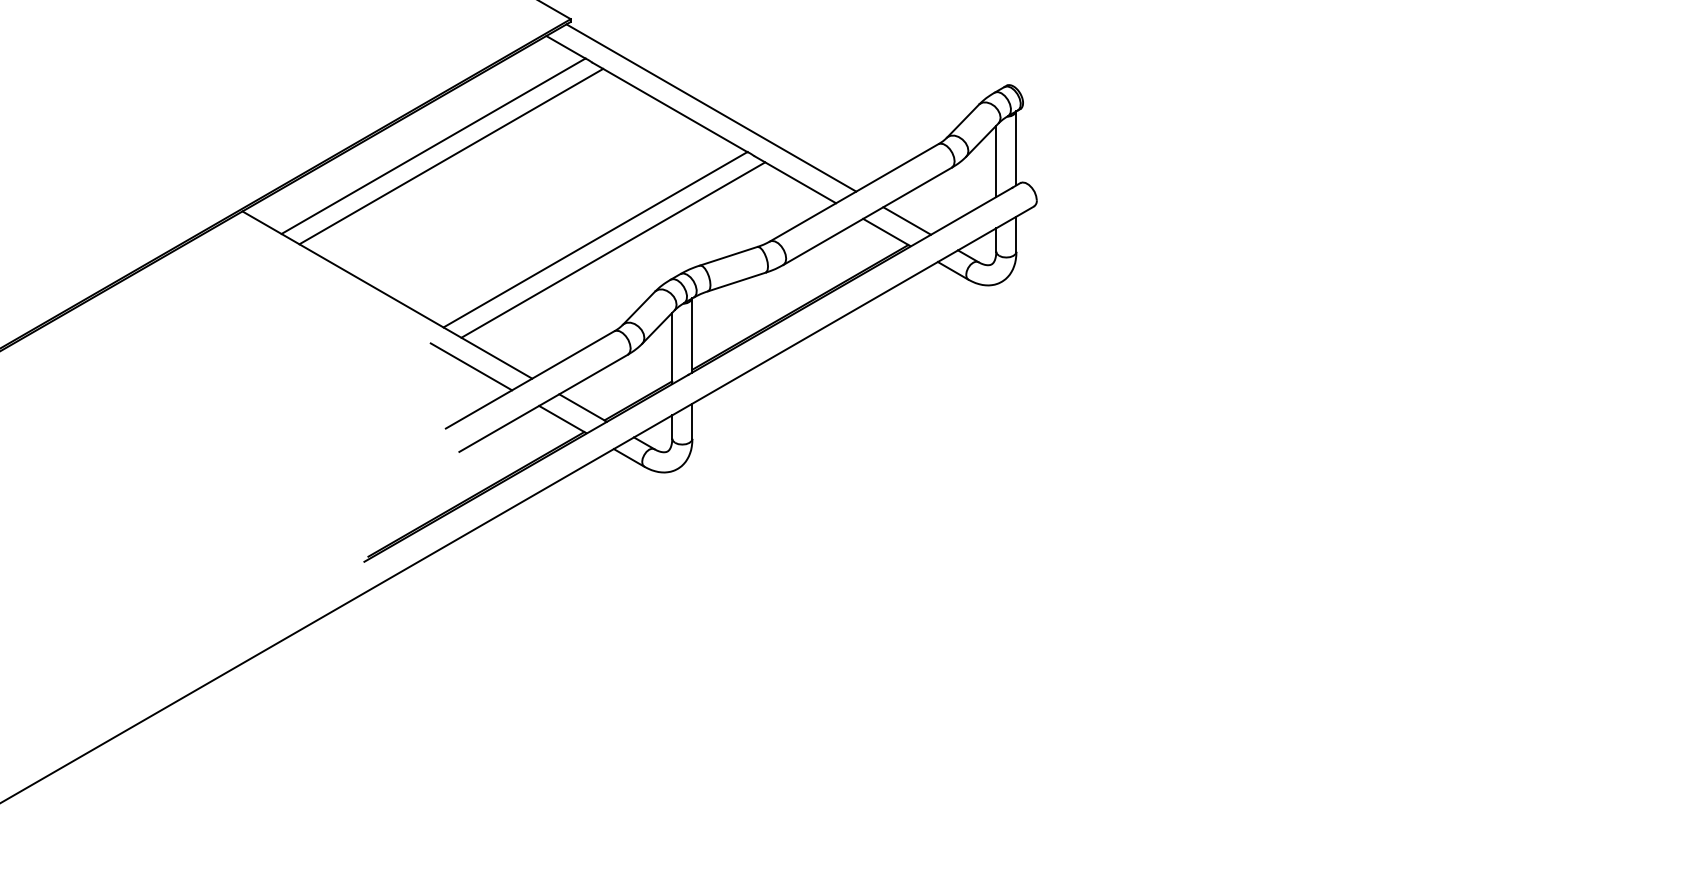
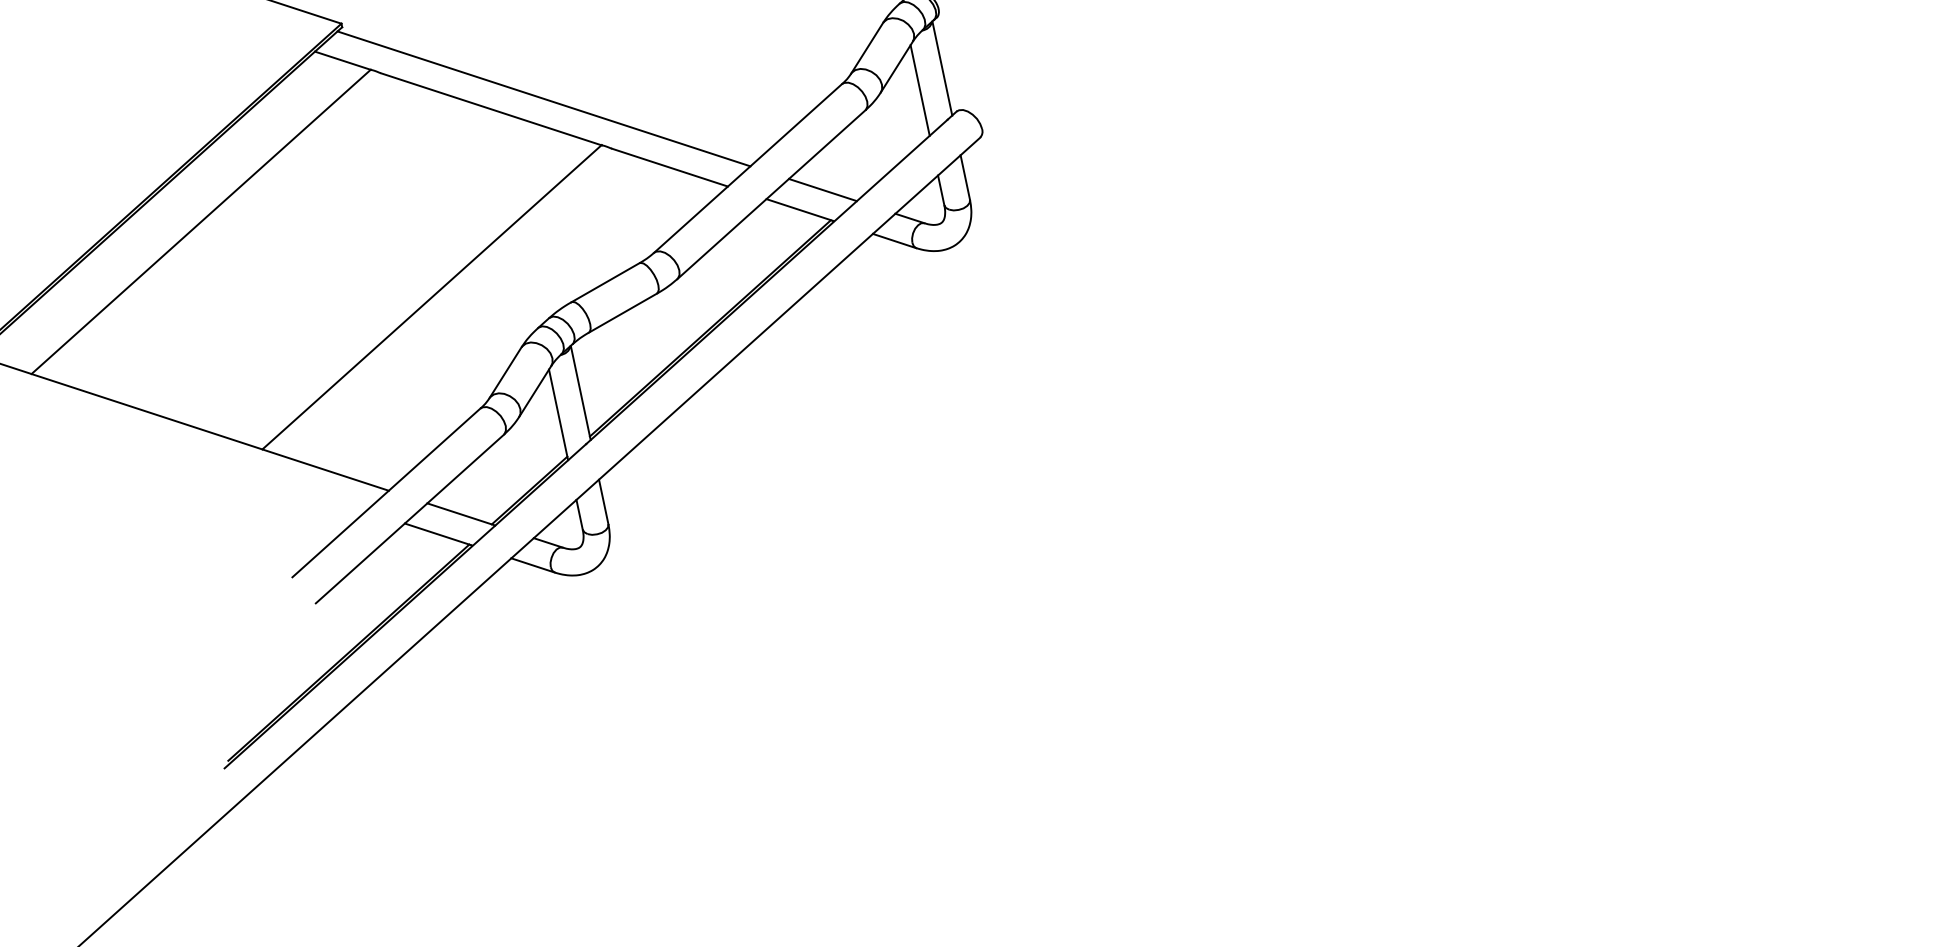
line: (451, 156) -> (226, 230), removed
line: (613, 249) -> (457, 304), removed
line: (471, 366) -> (308, 491), removed

